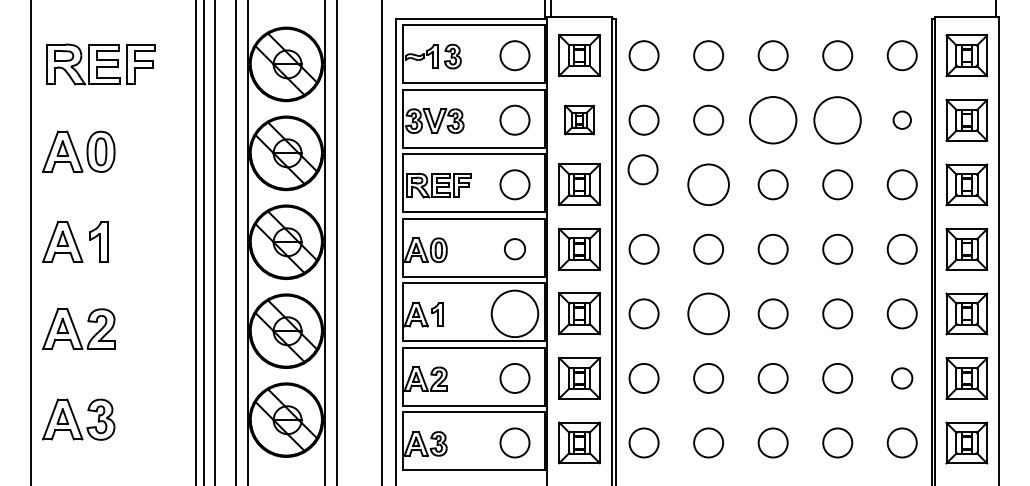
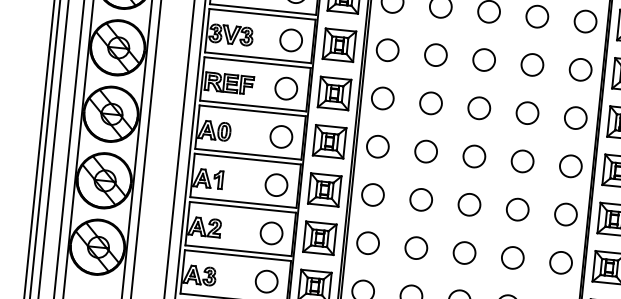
part: (579, 119) -> (339, 44), size x1.43
circle: (772, 119) -> (483, 59), size x0.62
circle: (837, 119) -> (532, 64), size x0.62
circle: (901, 119) -> (580, 69), size x1.67
circle: (642, 169) -> (382, 98), moved
circle: (708, 184) -> (430, 103), size x0.71
circle: (514, 248) -> (281, 136), size x1.43
circle: (514, 313) -> (276, 184), size x0.62
circle: (708, 313) -> (421, 199), size x0.71
circle: (901, 378) -> (560, 262), size x1.43

